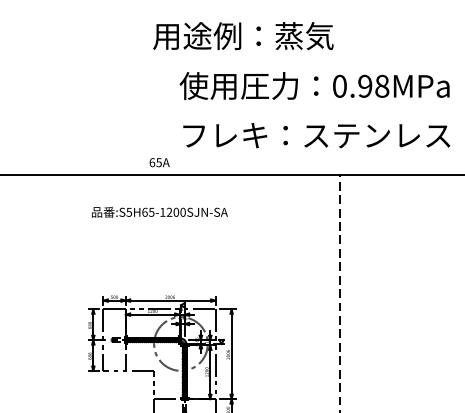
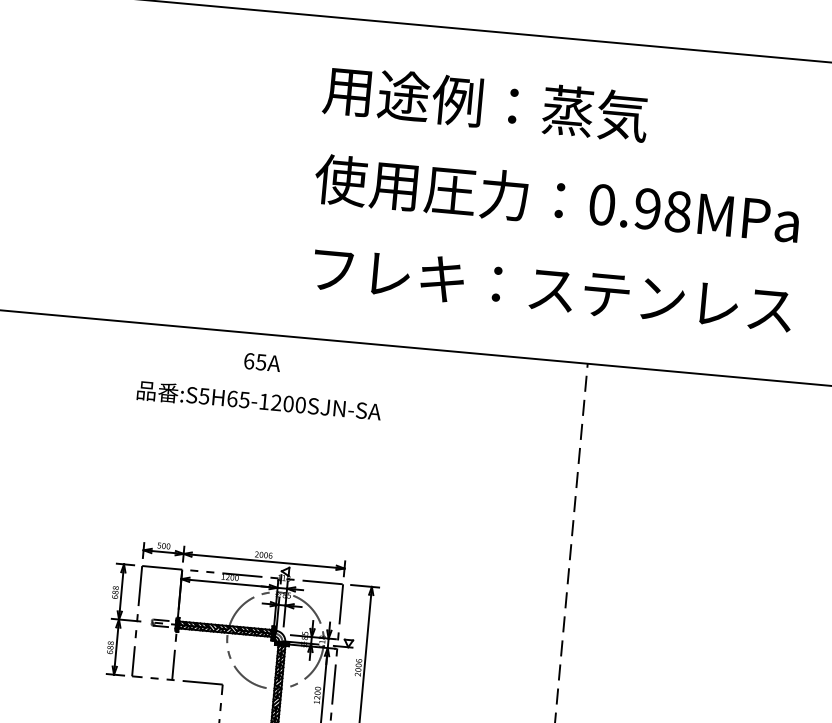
text: (243, 36) -> (486, 104), moved
text: (159, 162) -> (262, 362), moved

